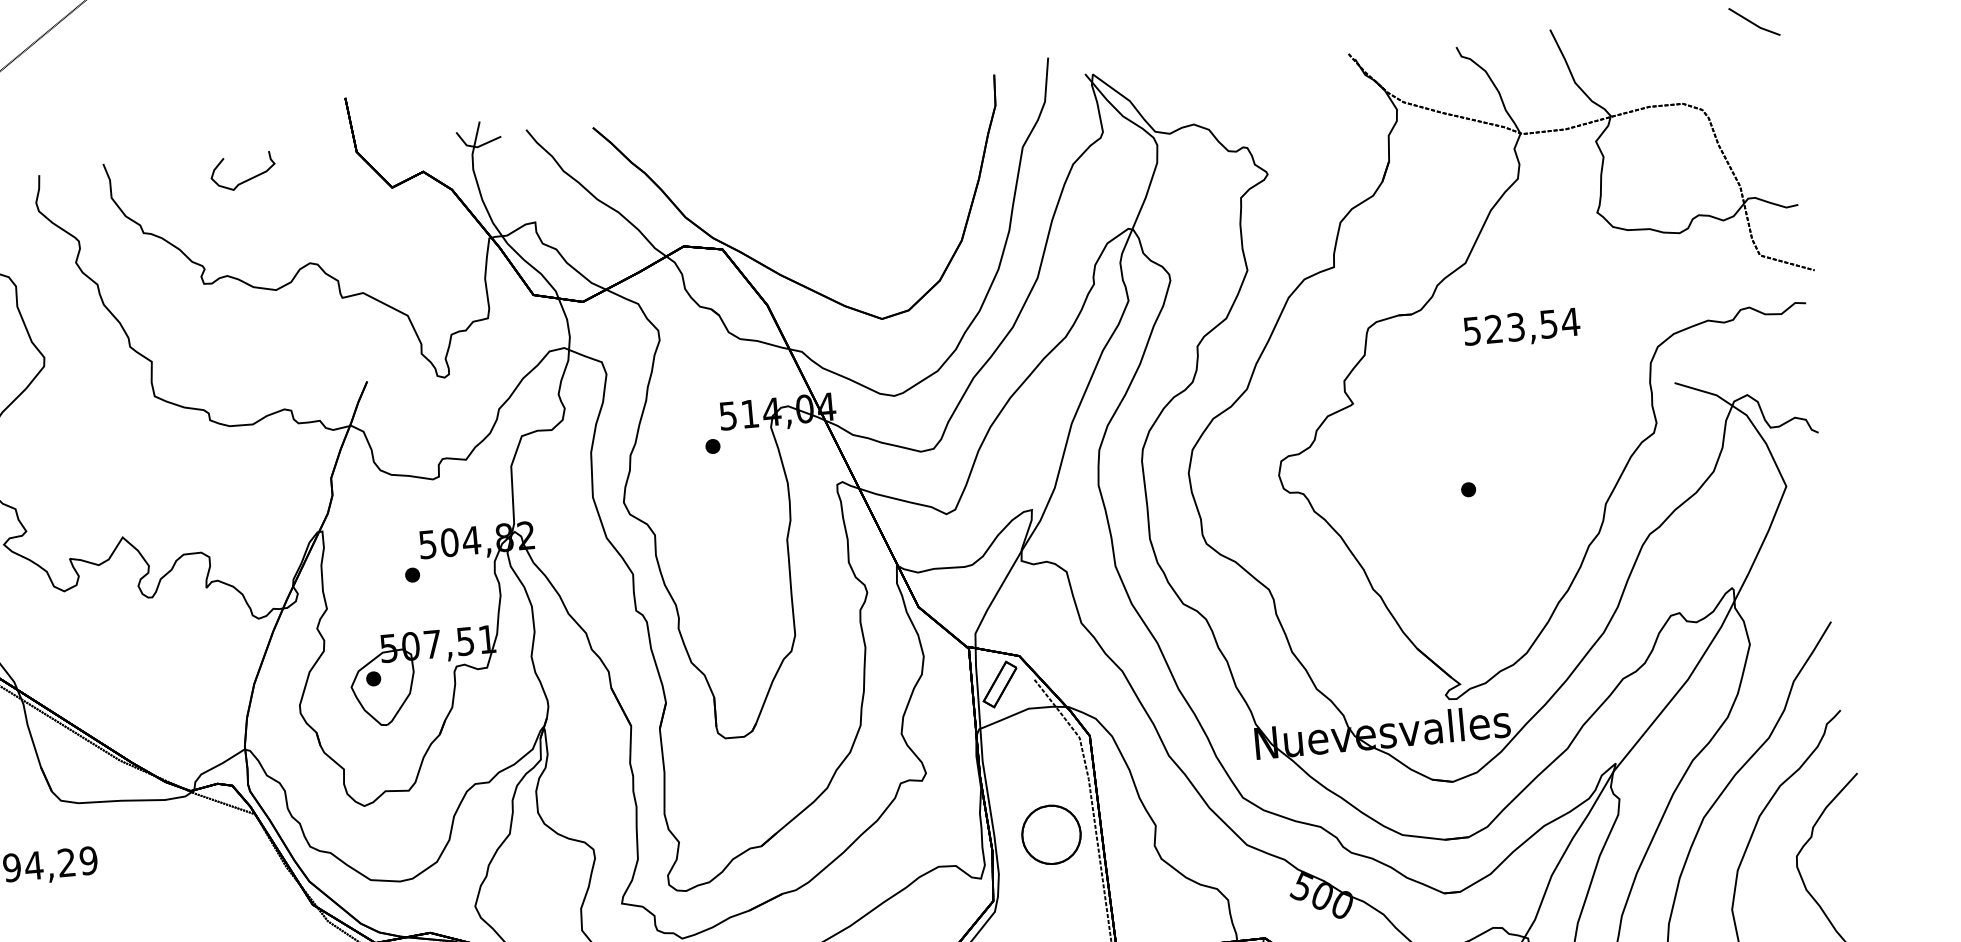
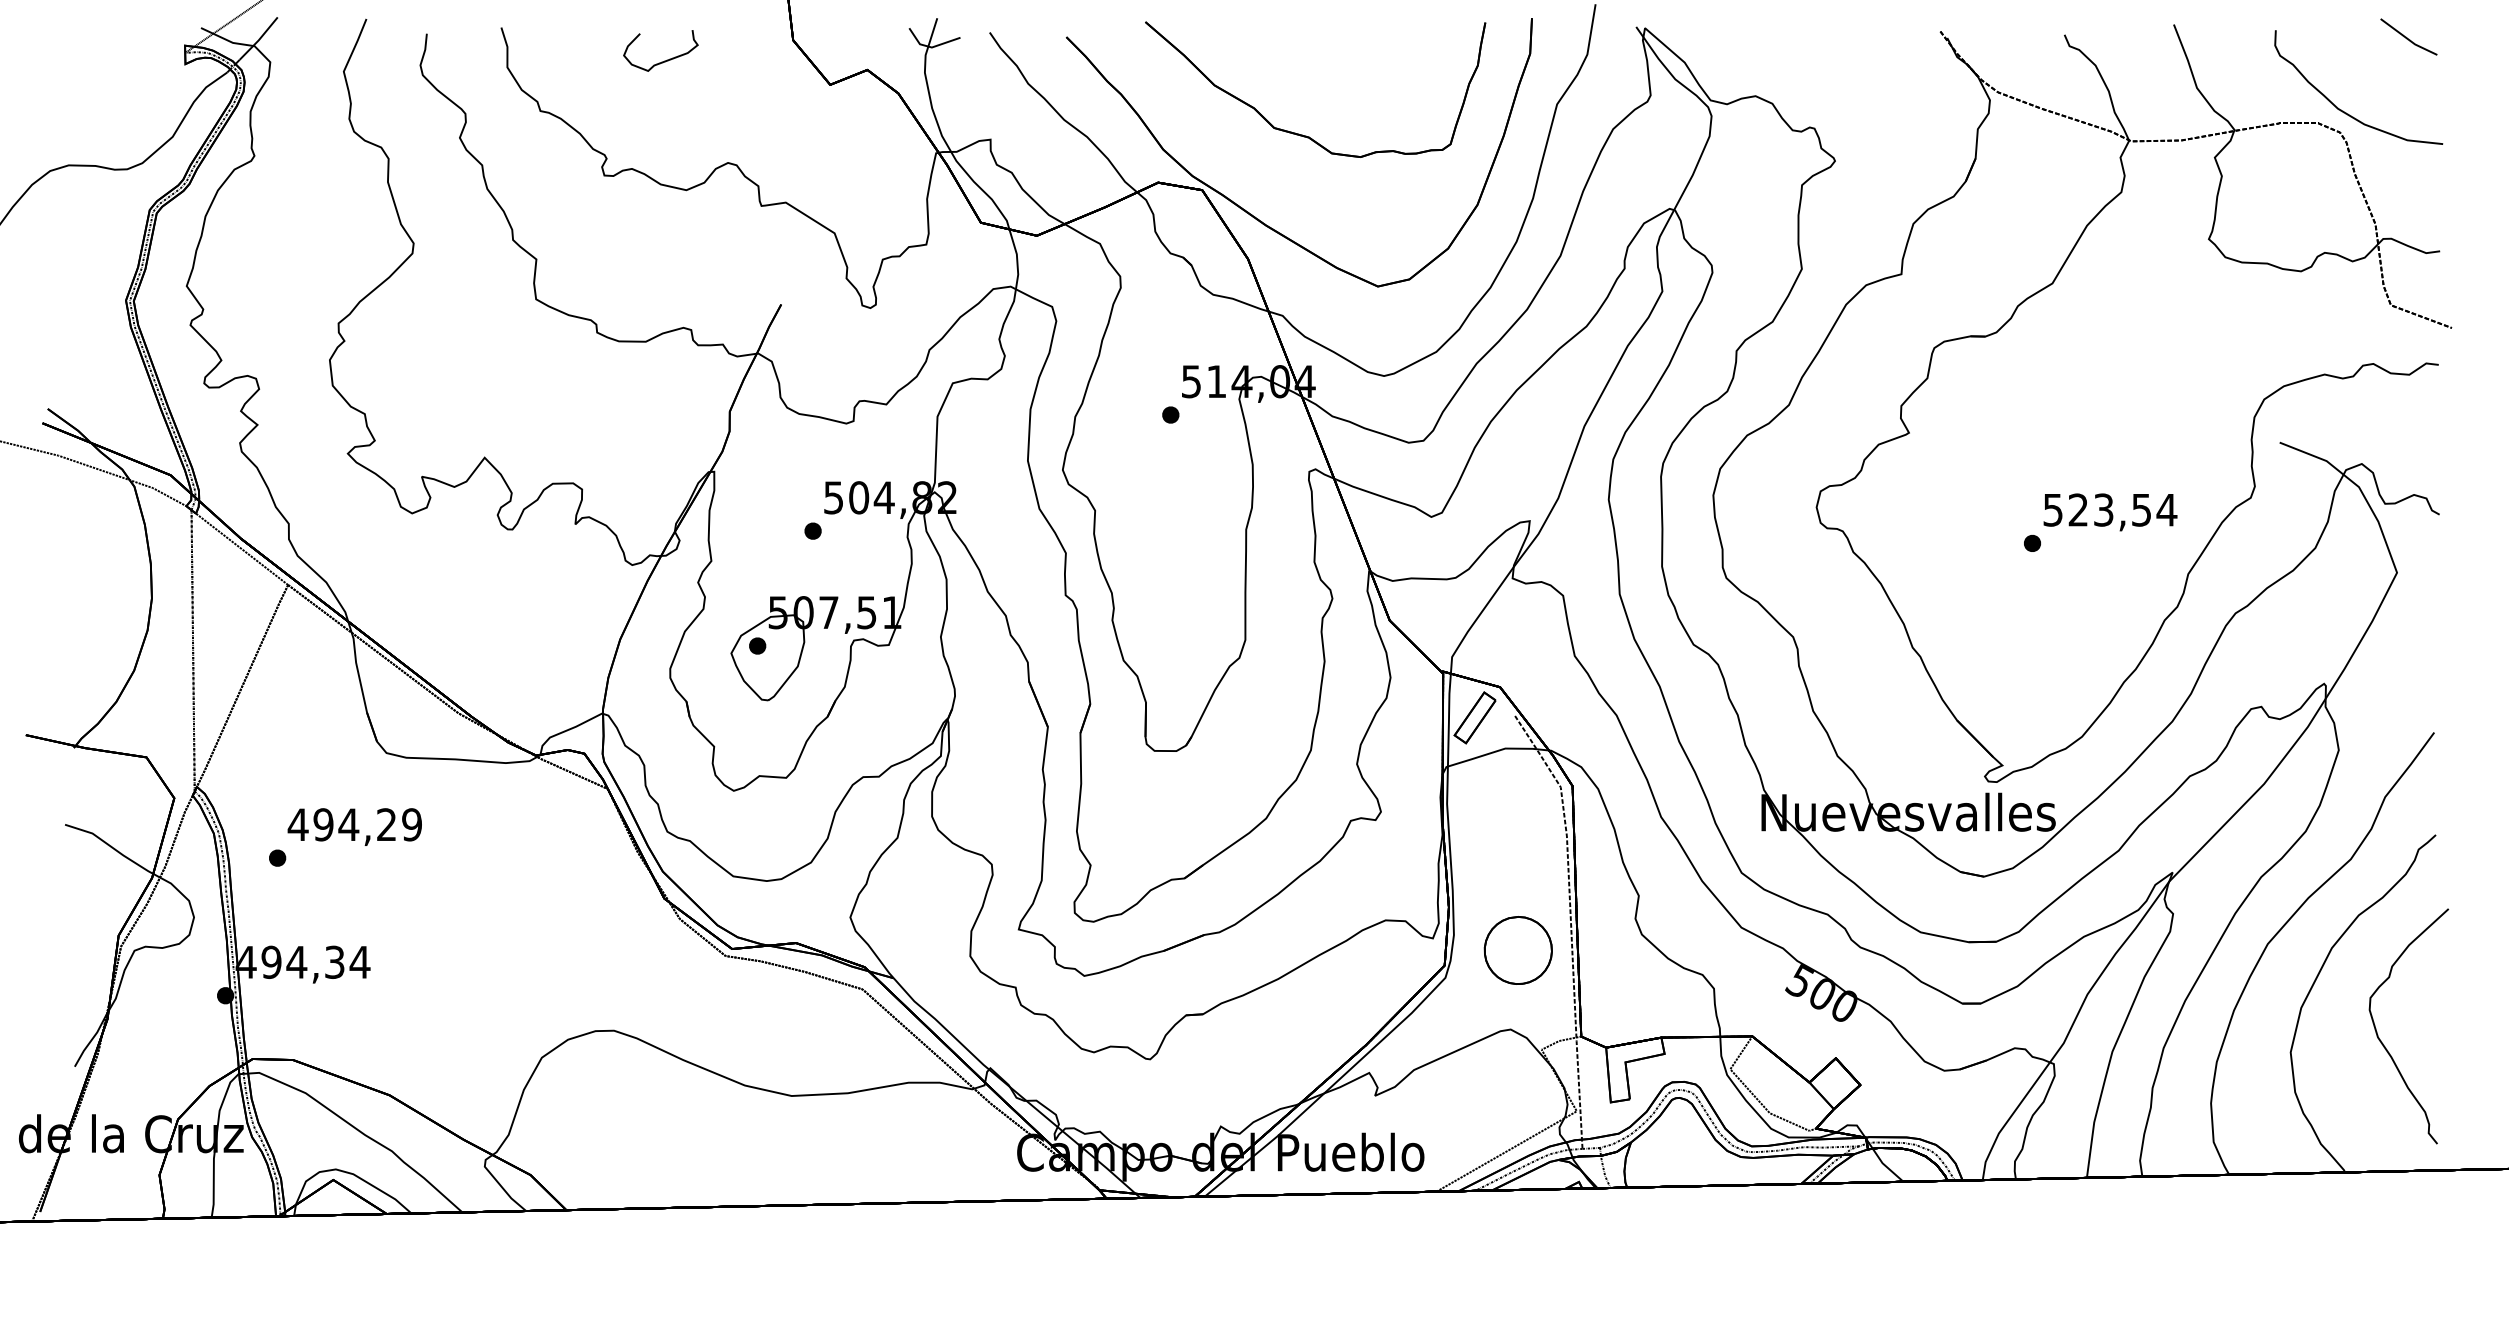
part: (1703, 90) -> (2343, 110), added
part: (804, 193) -> (1302, 134), added
text: (1522, 328) -> (2110, 512), moved
part: (1050, 834) -> (1517, 950), moved

